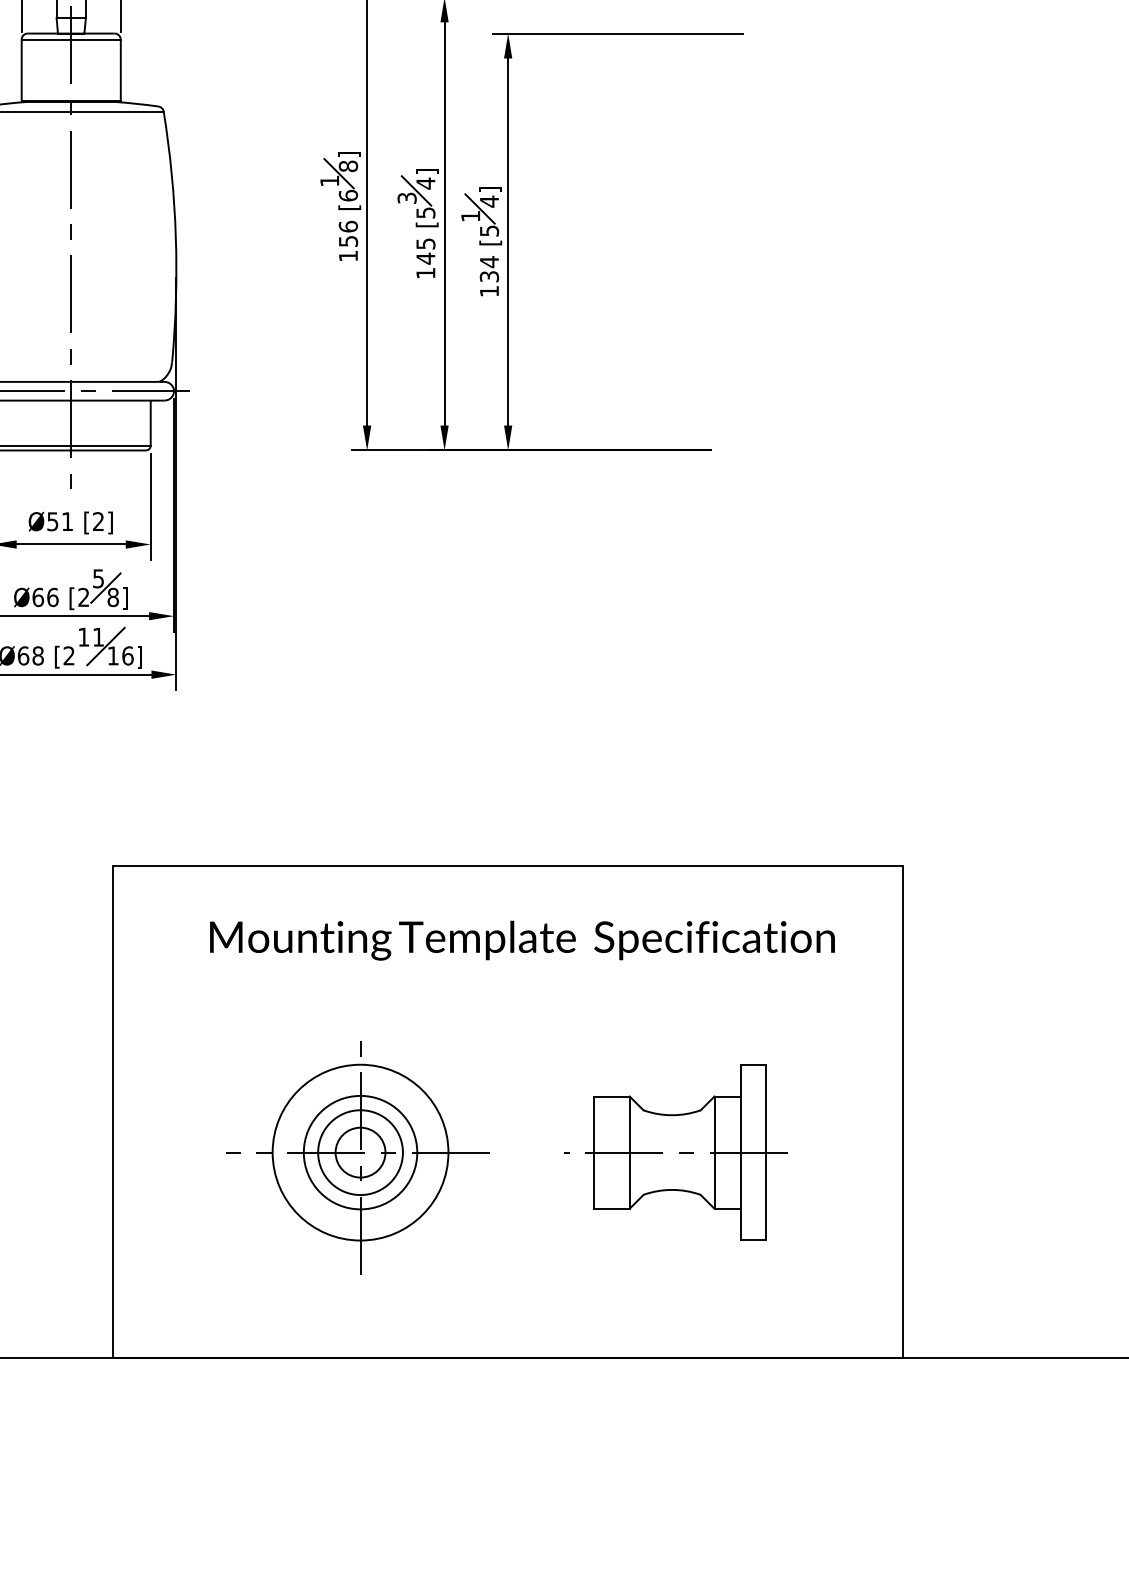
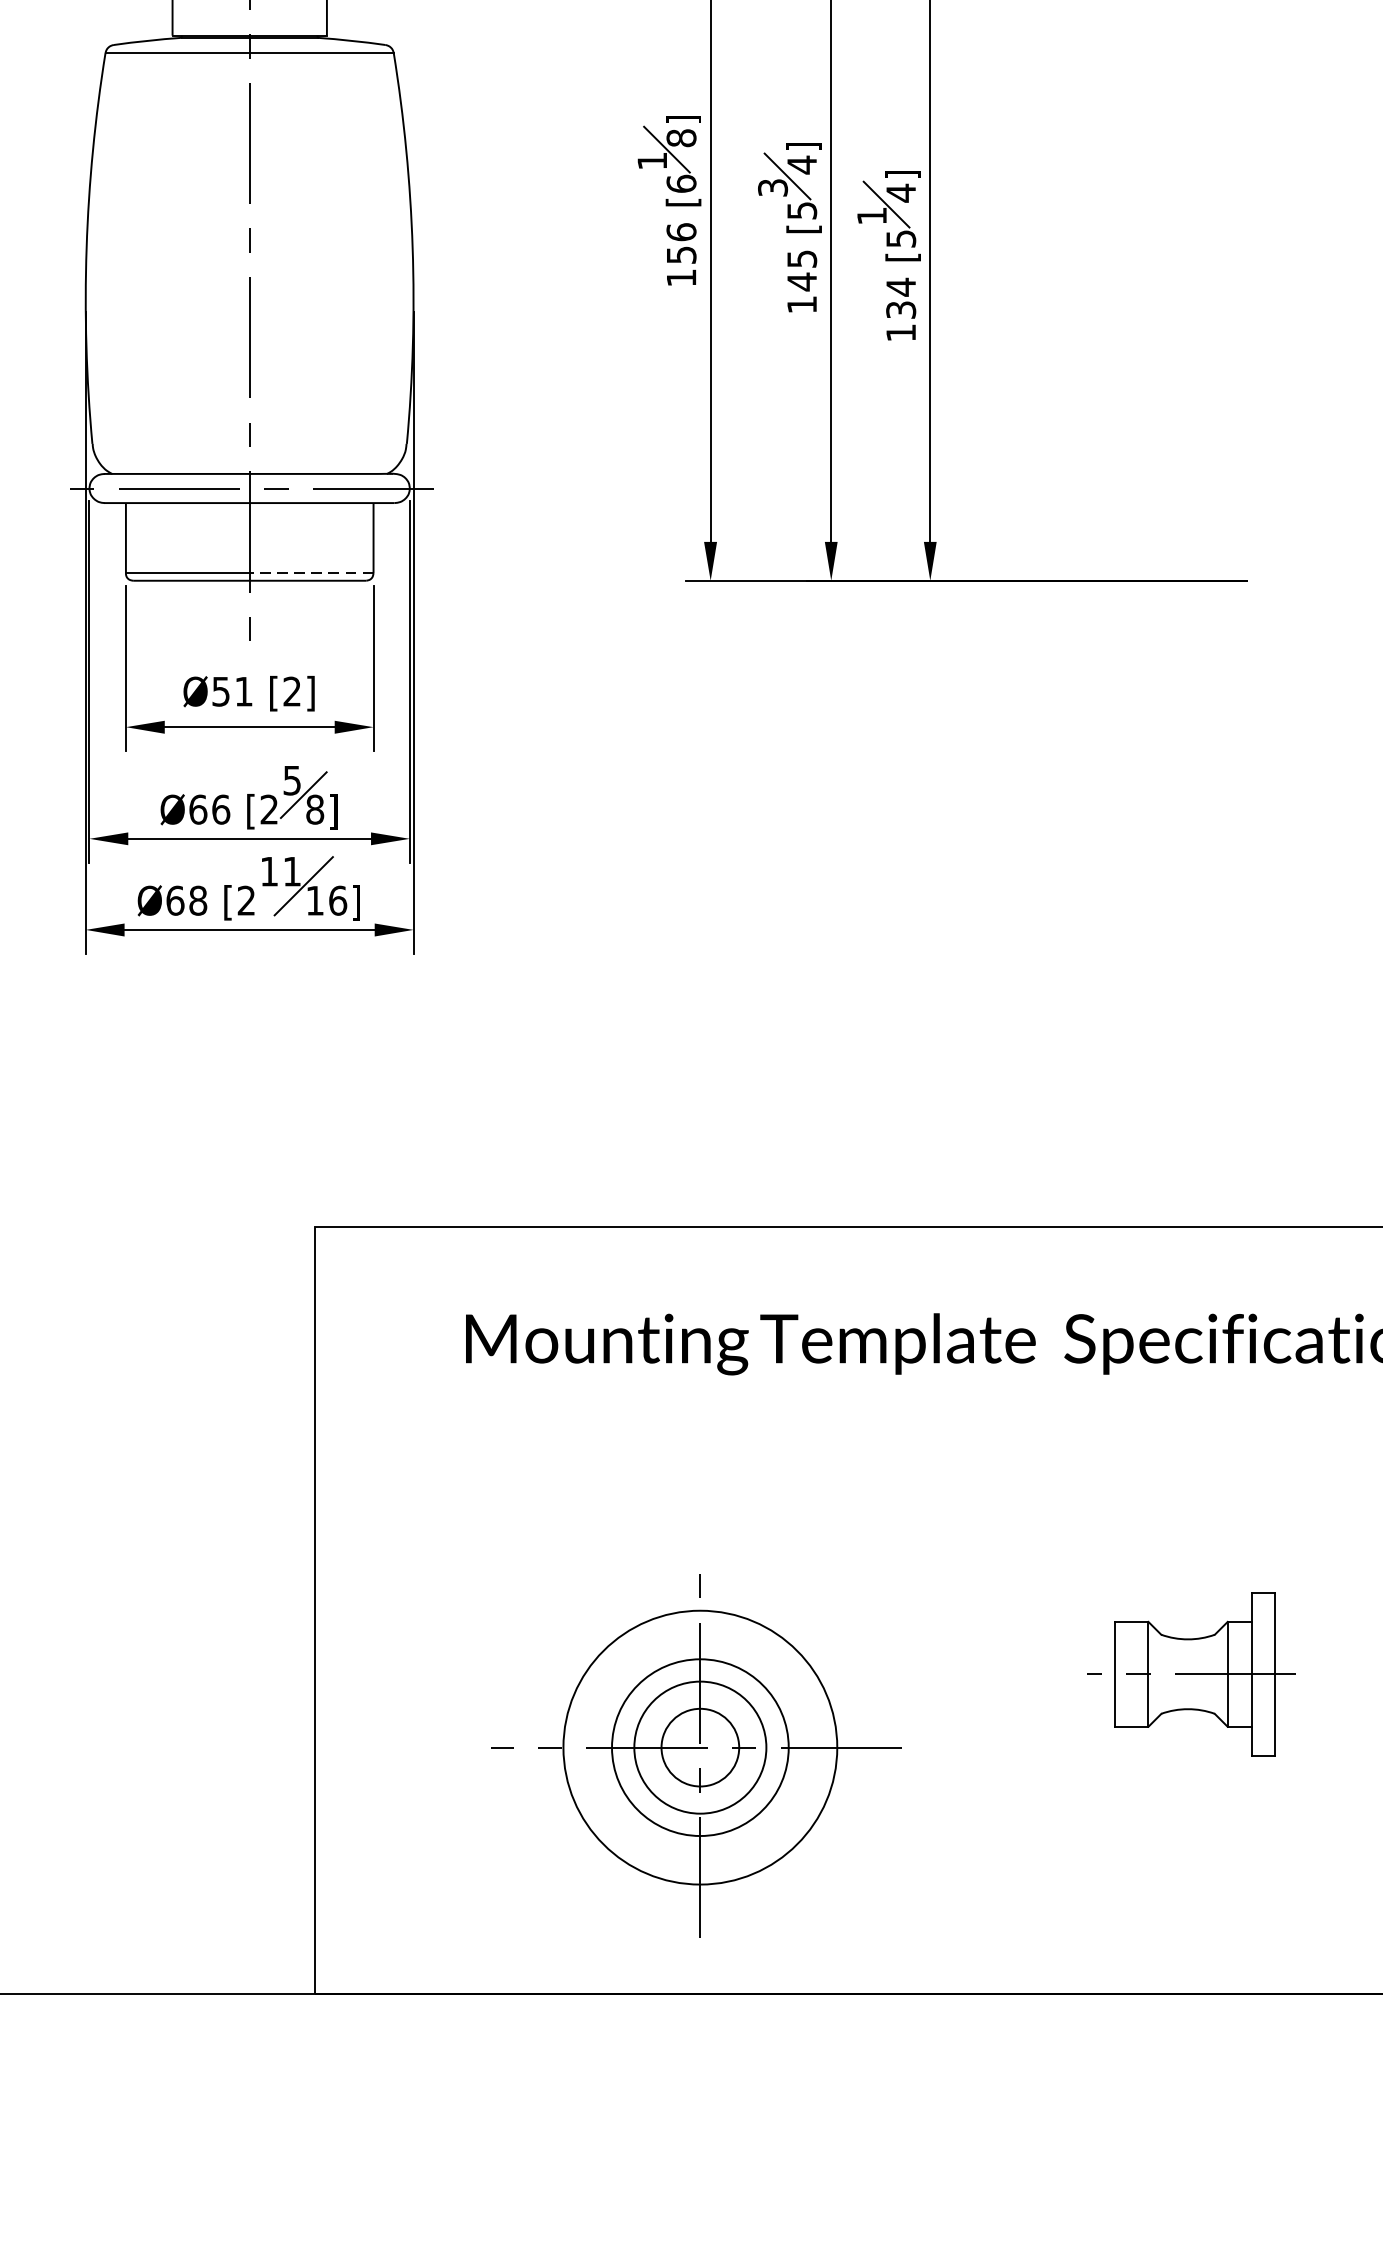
line: (110, 445) -> (310, 572), solid -> dashed
part: (675, 1152) -> (1190, 1674), size x0.6
part: (357, 1157) -> (695, 1755), moved

